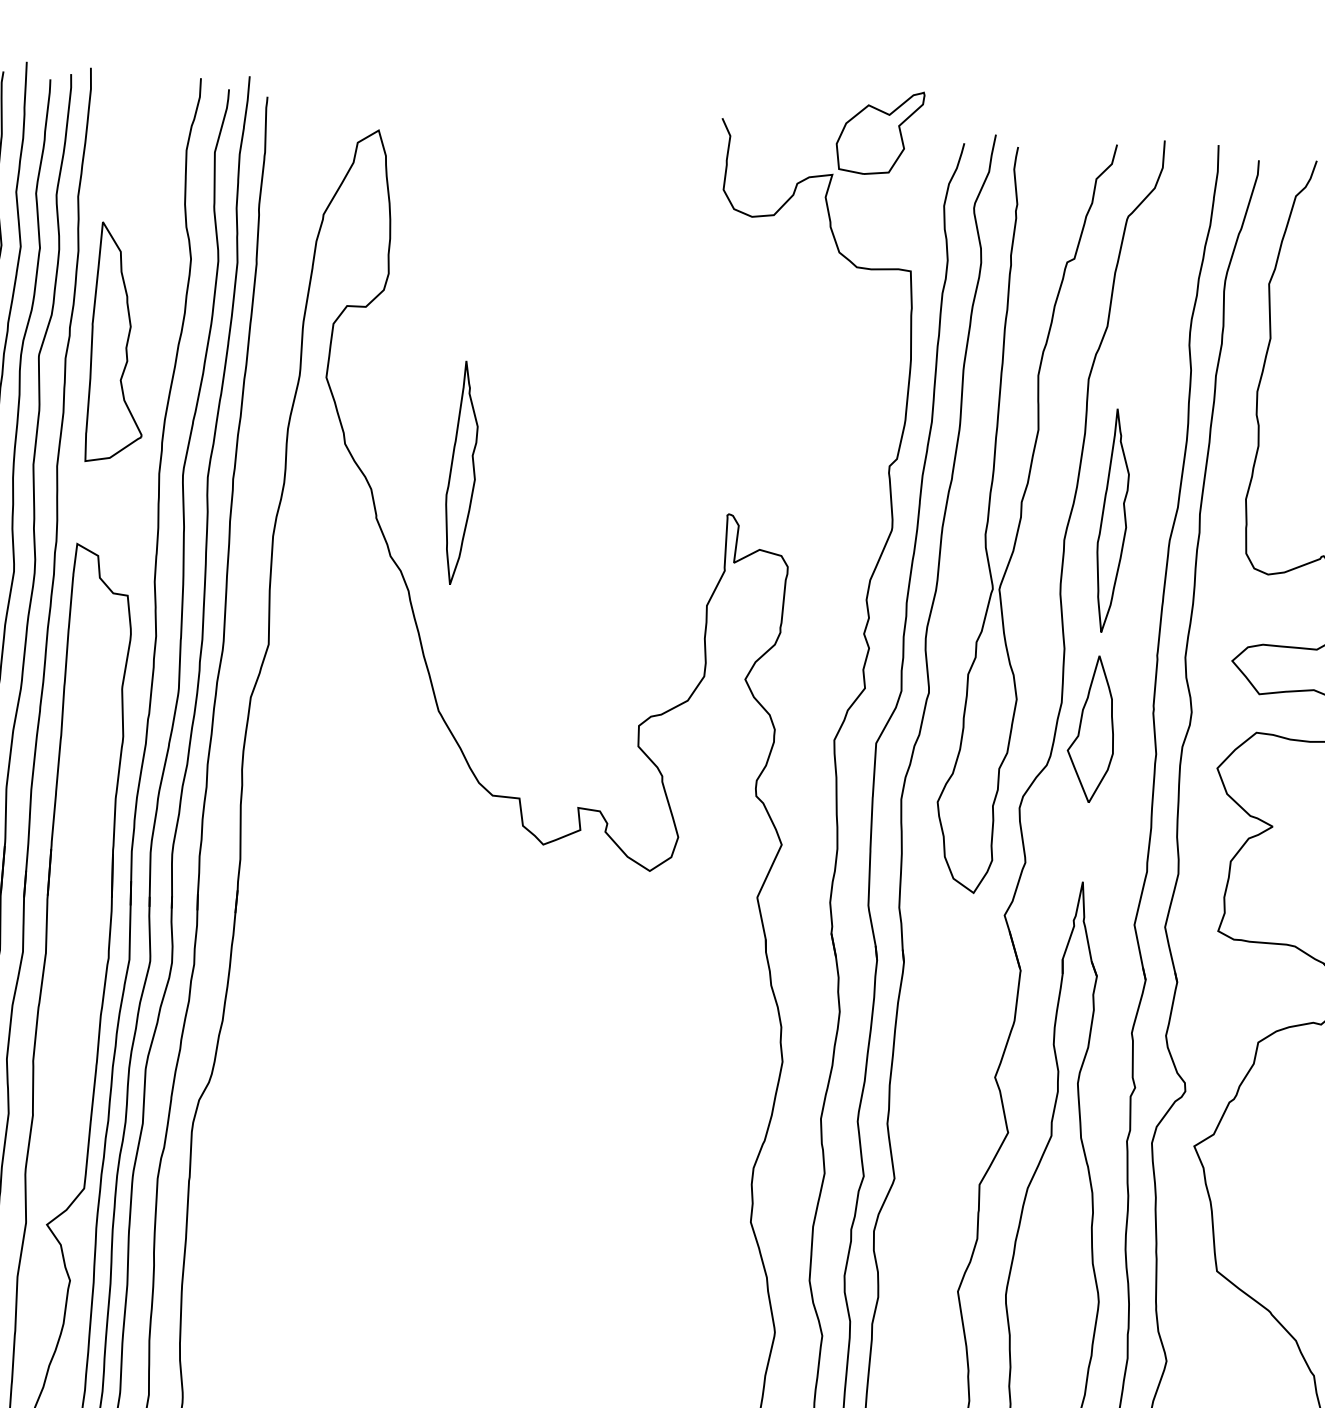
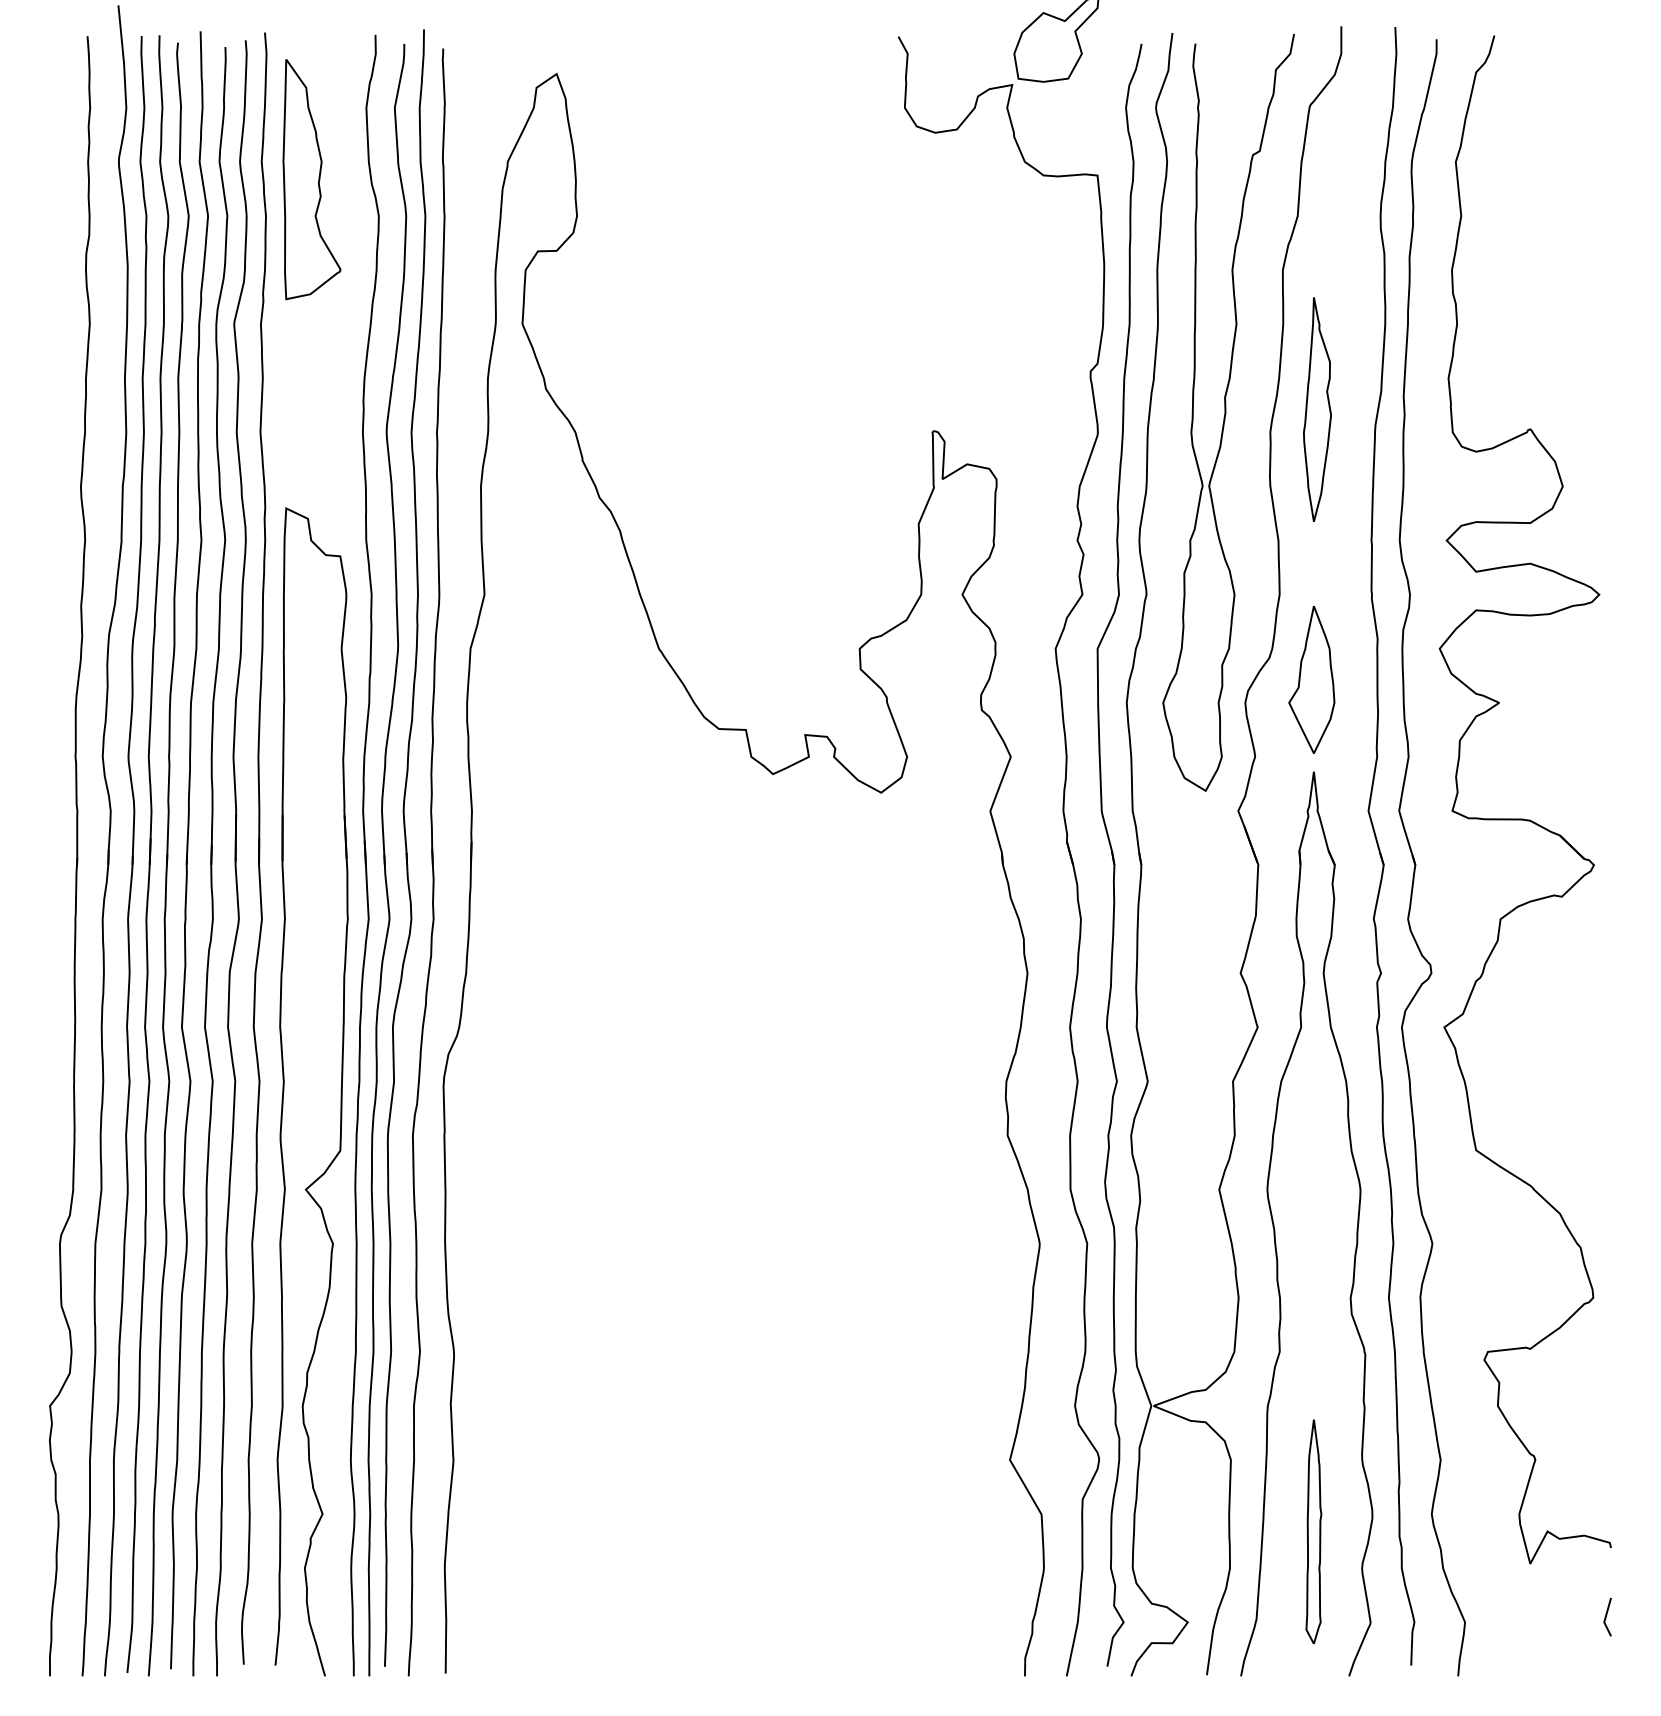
part: (119, 343) -> (311, 179), moved
part: (461, 472) -> (664, 409), removed
part: (1091, 728) -> (1311, 679), moved

